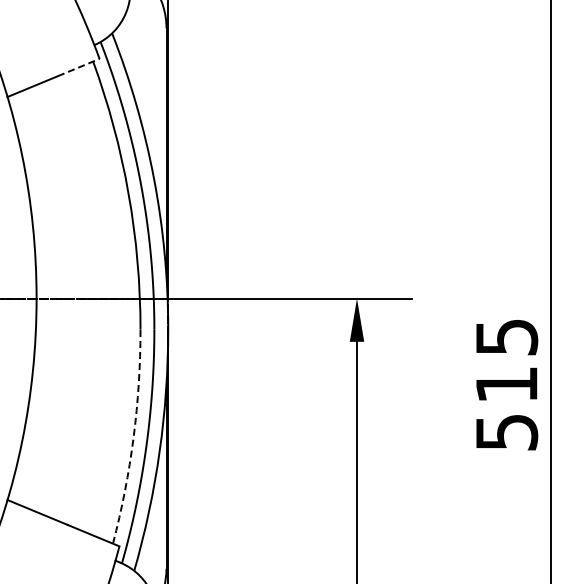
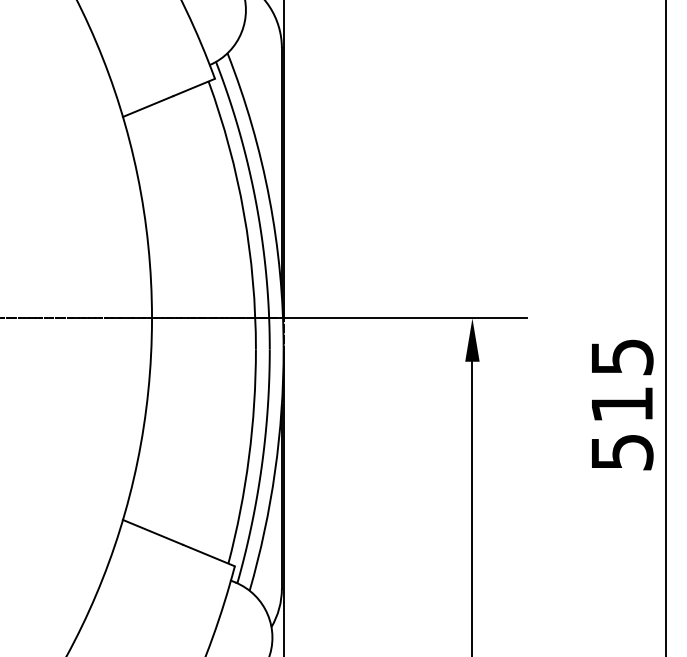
line: (79, 67) -> (194, 87), dashed -> solid
arc: (134, 437) -> (249, 457), dashed -> solid

